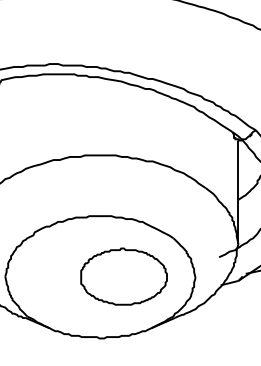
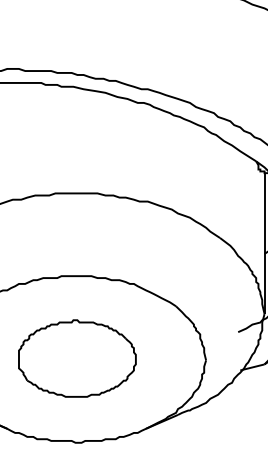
part: (123, 276) -> (76, 358), moved

